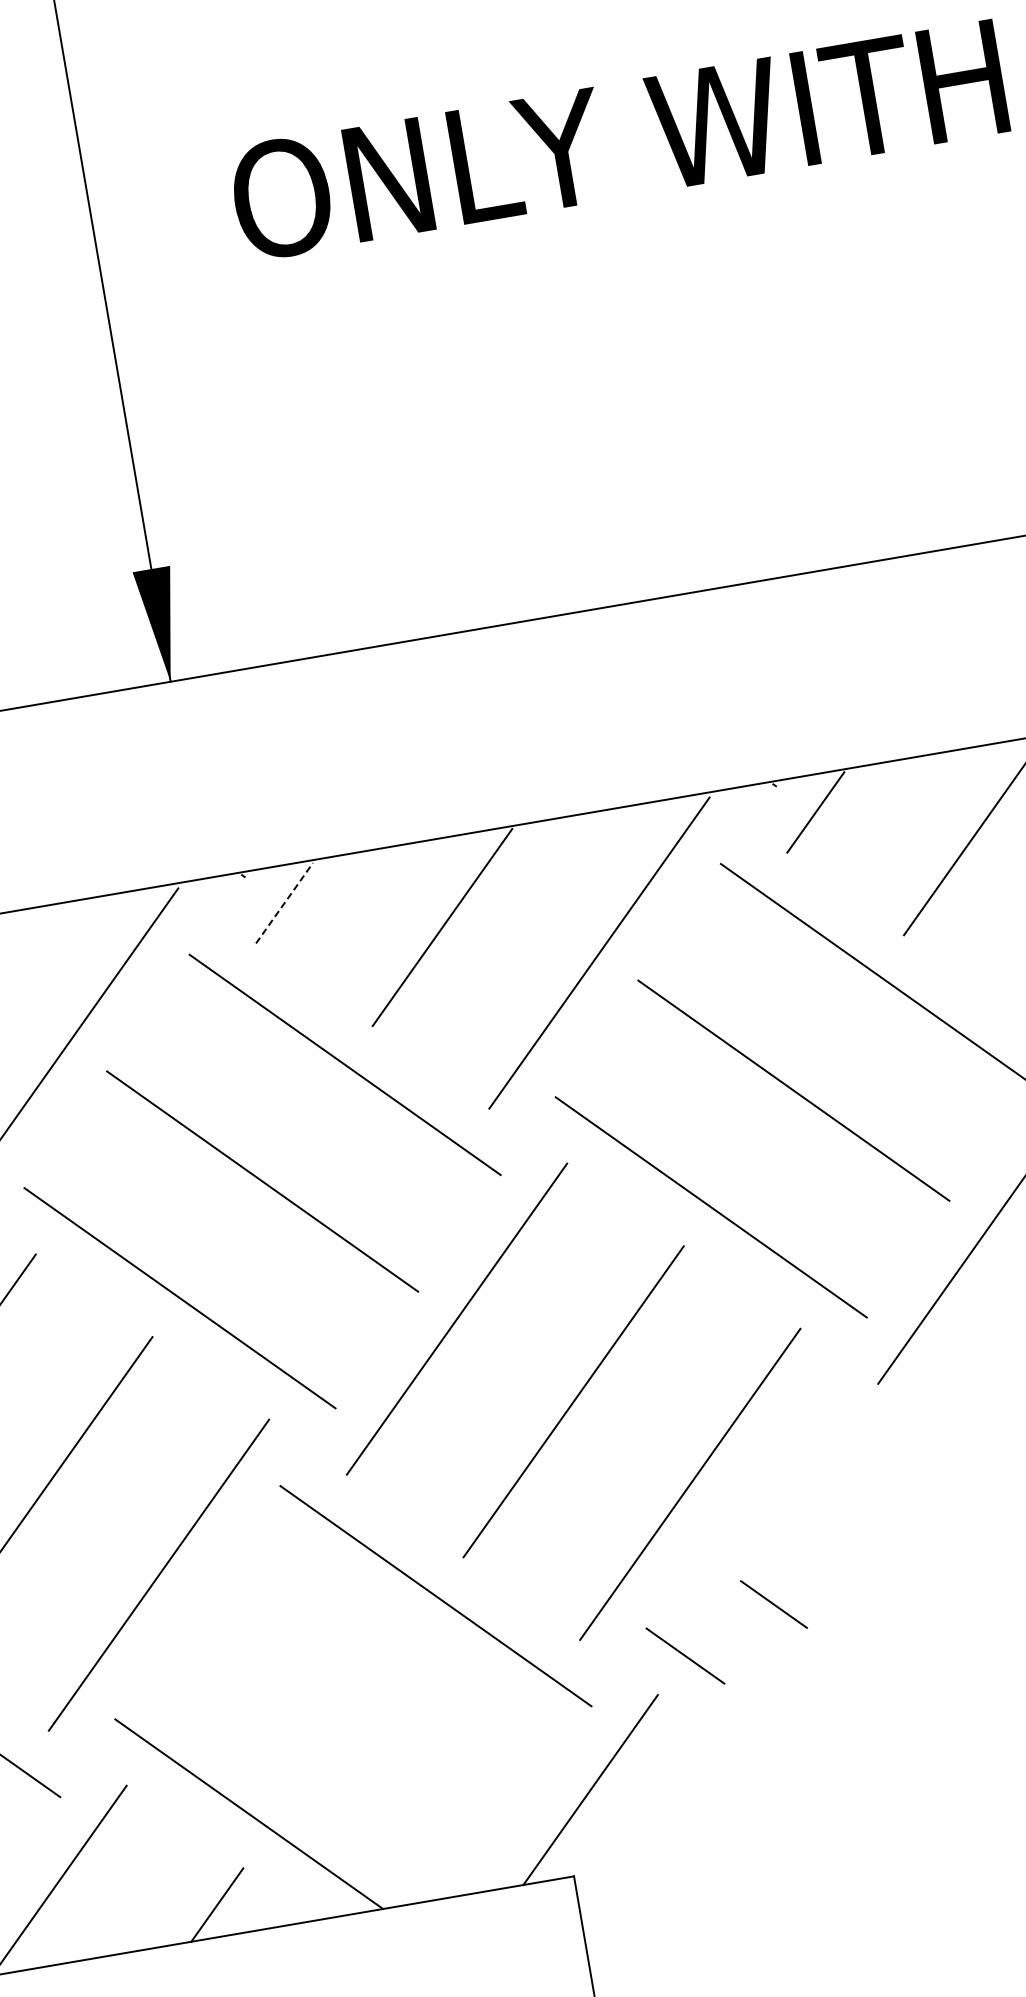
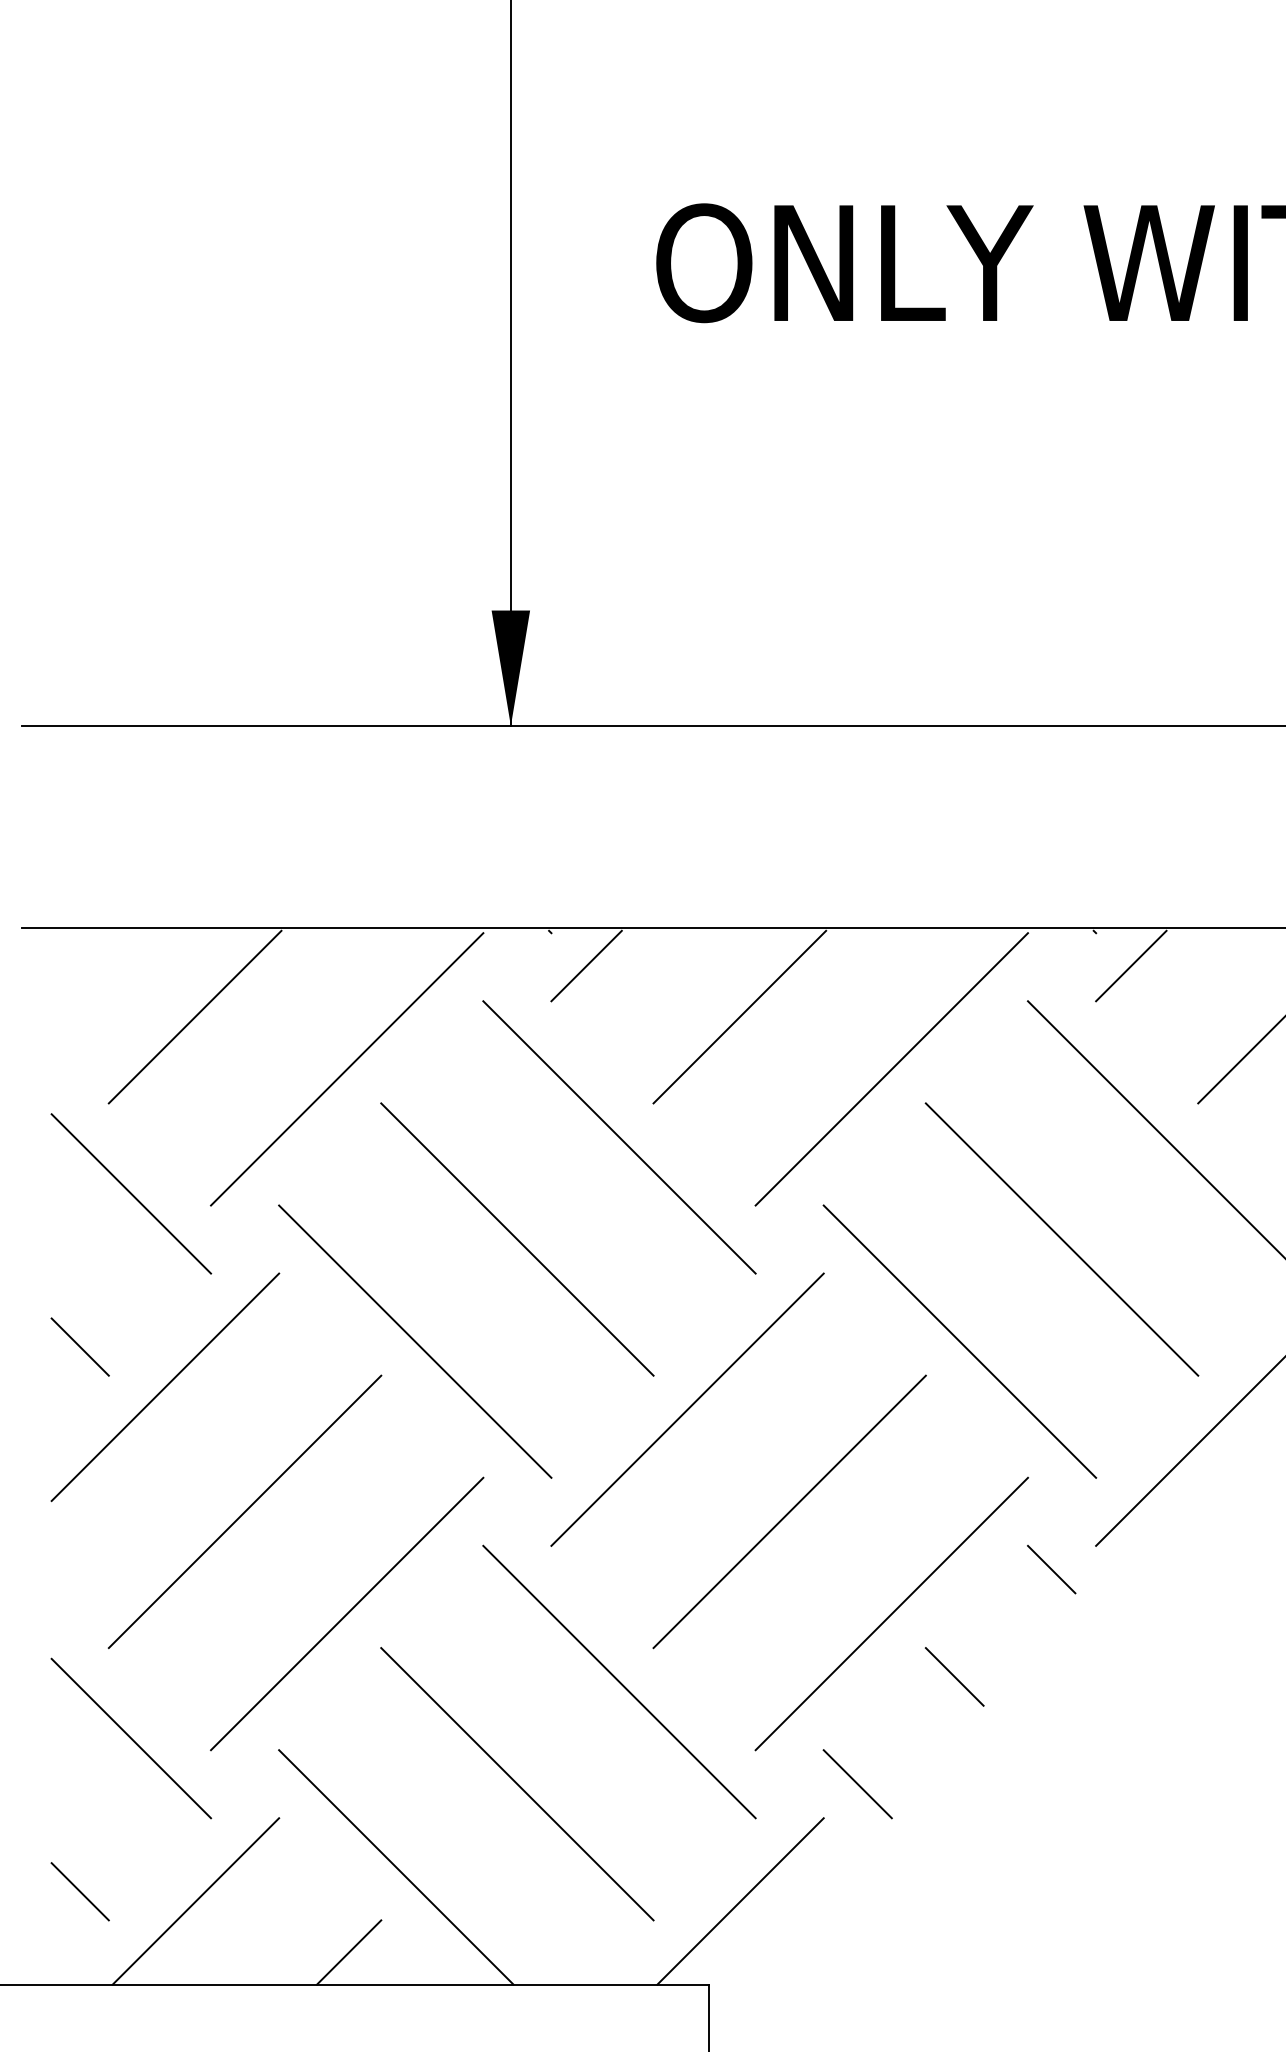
line: (284, 903) -> (586, 966), dashed -> solid
line: (838, 1414) -> (1051, 1569), added
line: (773, 1604) -> (954, 1676), moved
line: (353, 1713) -> (517, 1784), added

